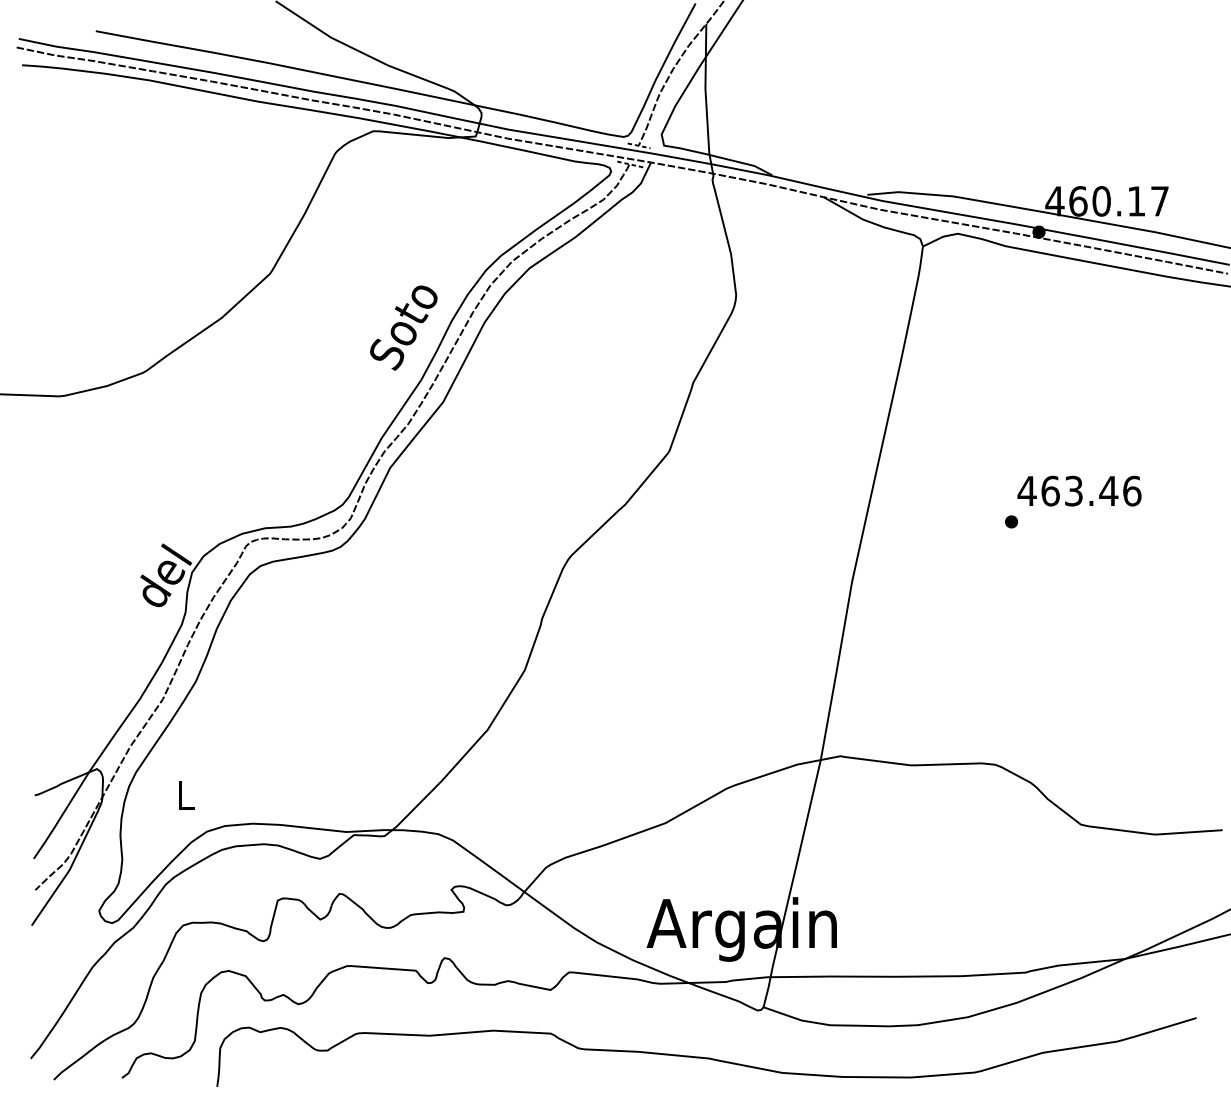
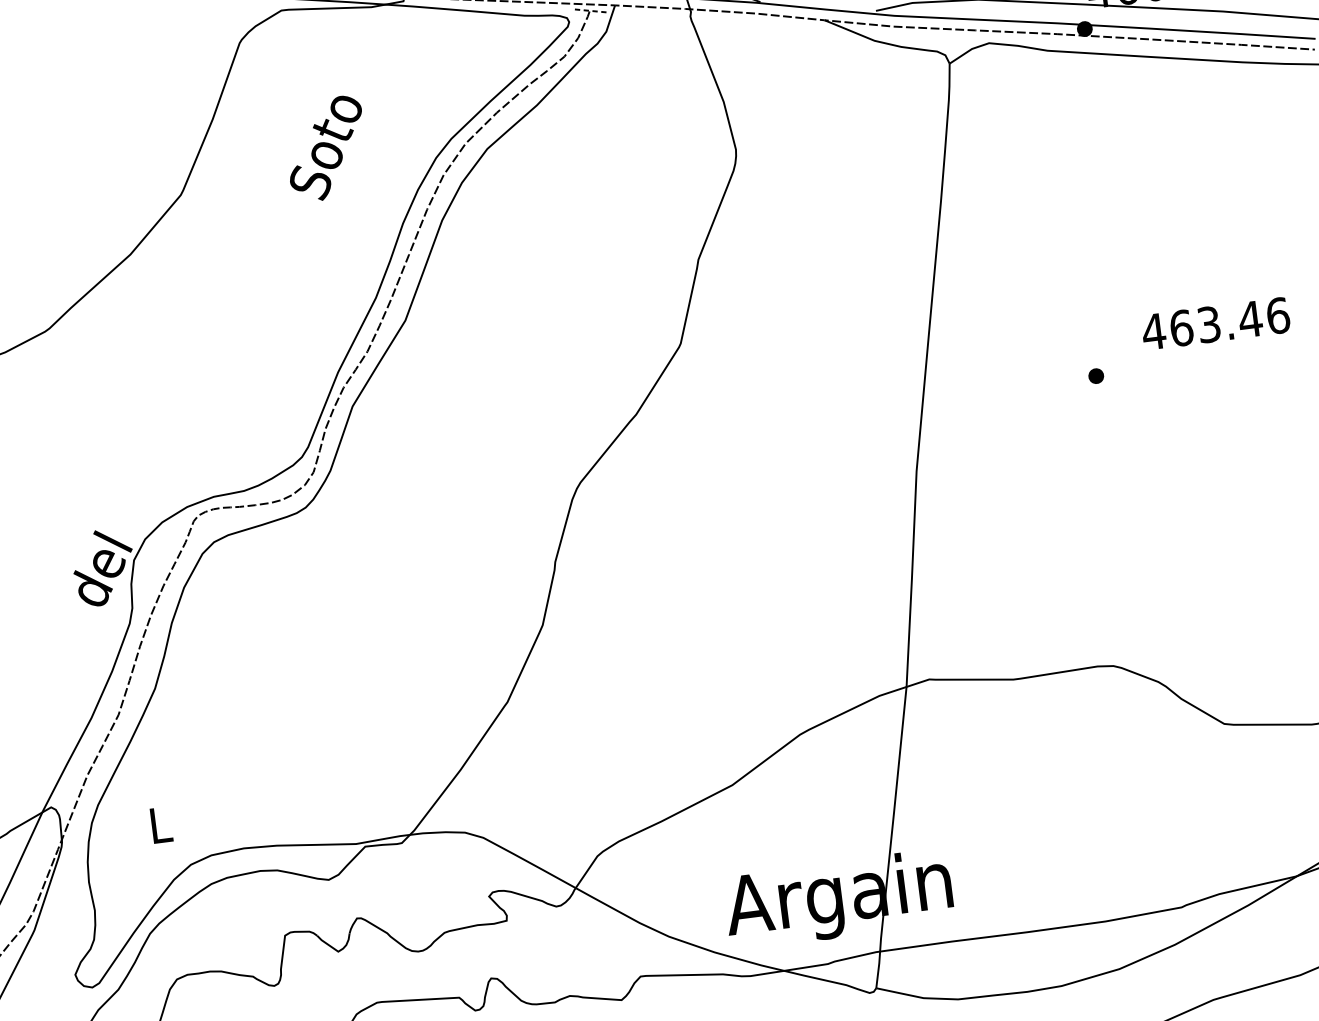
text: (403, 327) -> (325, 148), moved
text: (1079, 490) -> (1215, 323), moved

